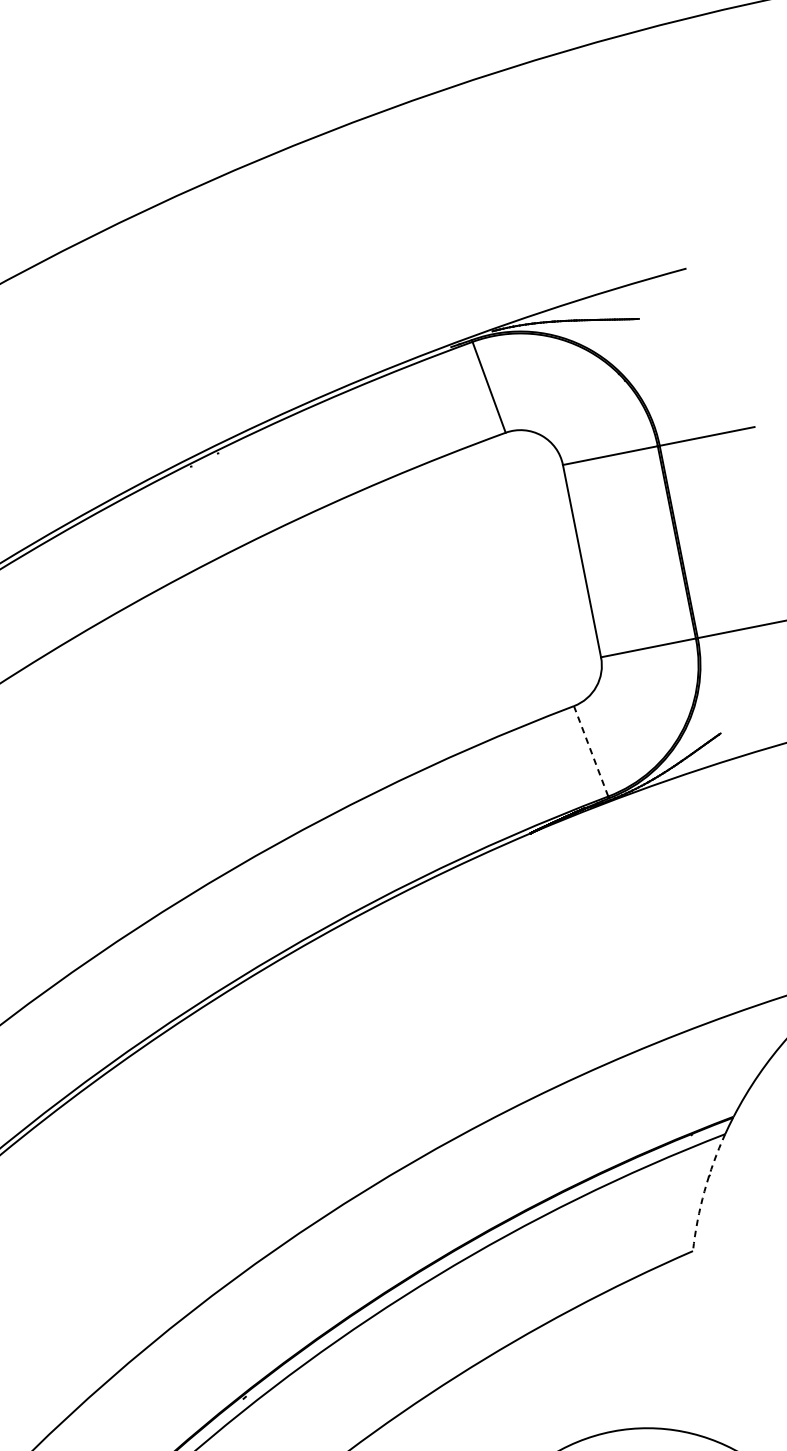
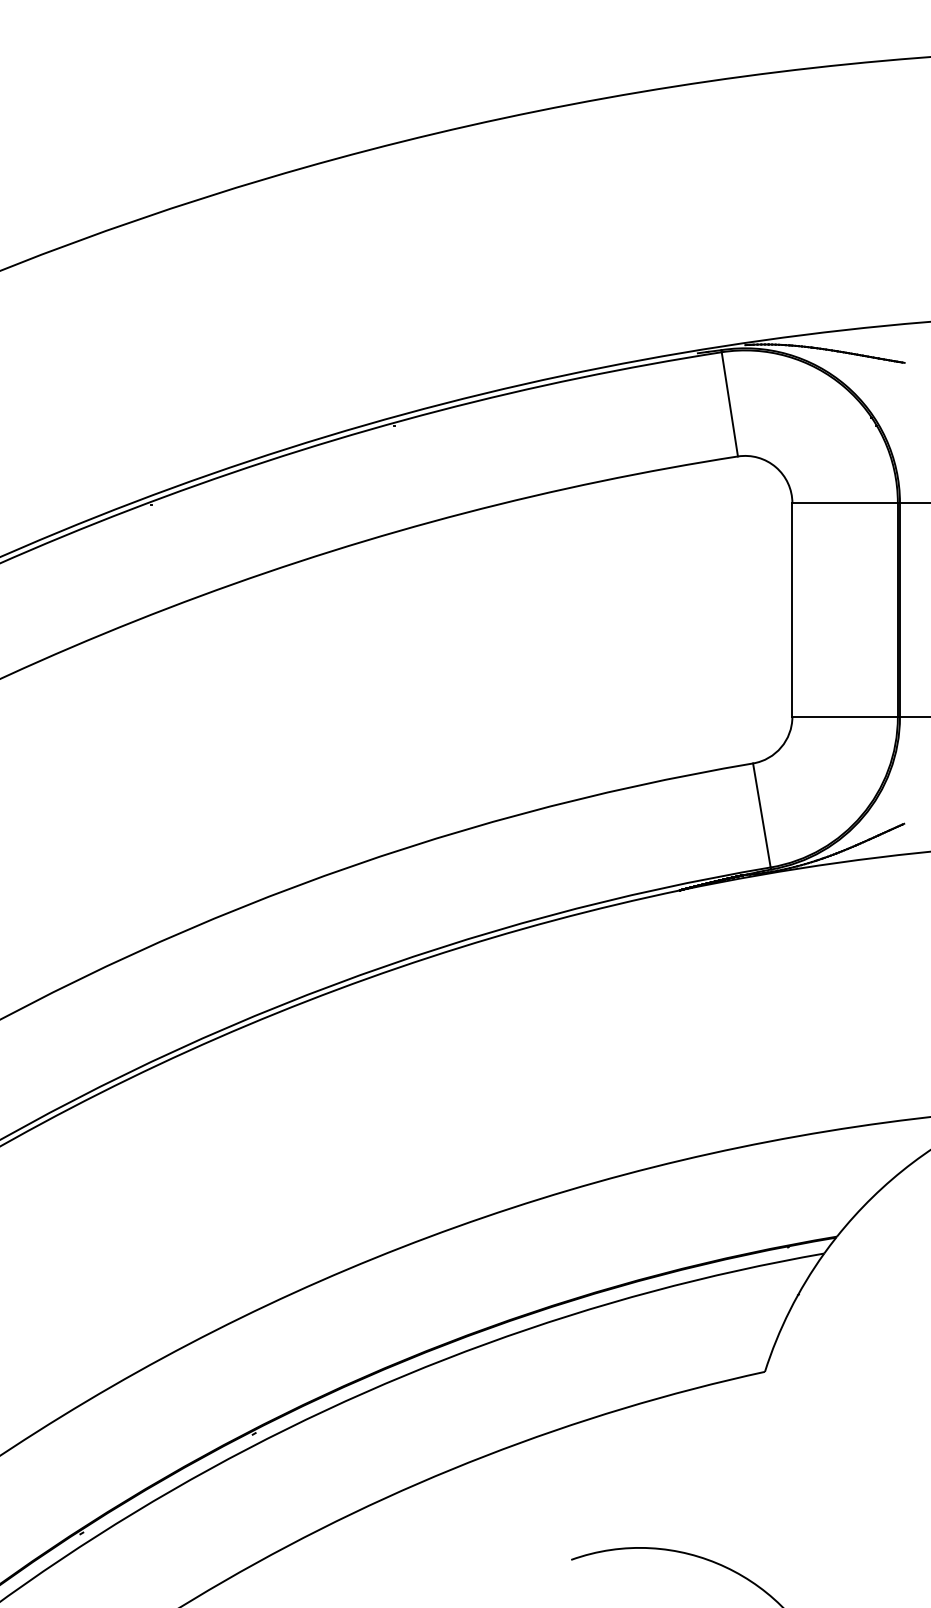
line: (590, 751) -> (761, 815), dashed -> solid
arc: (704, 1191) -> (789, 1310), dashed -> solid

